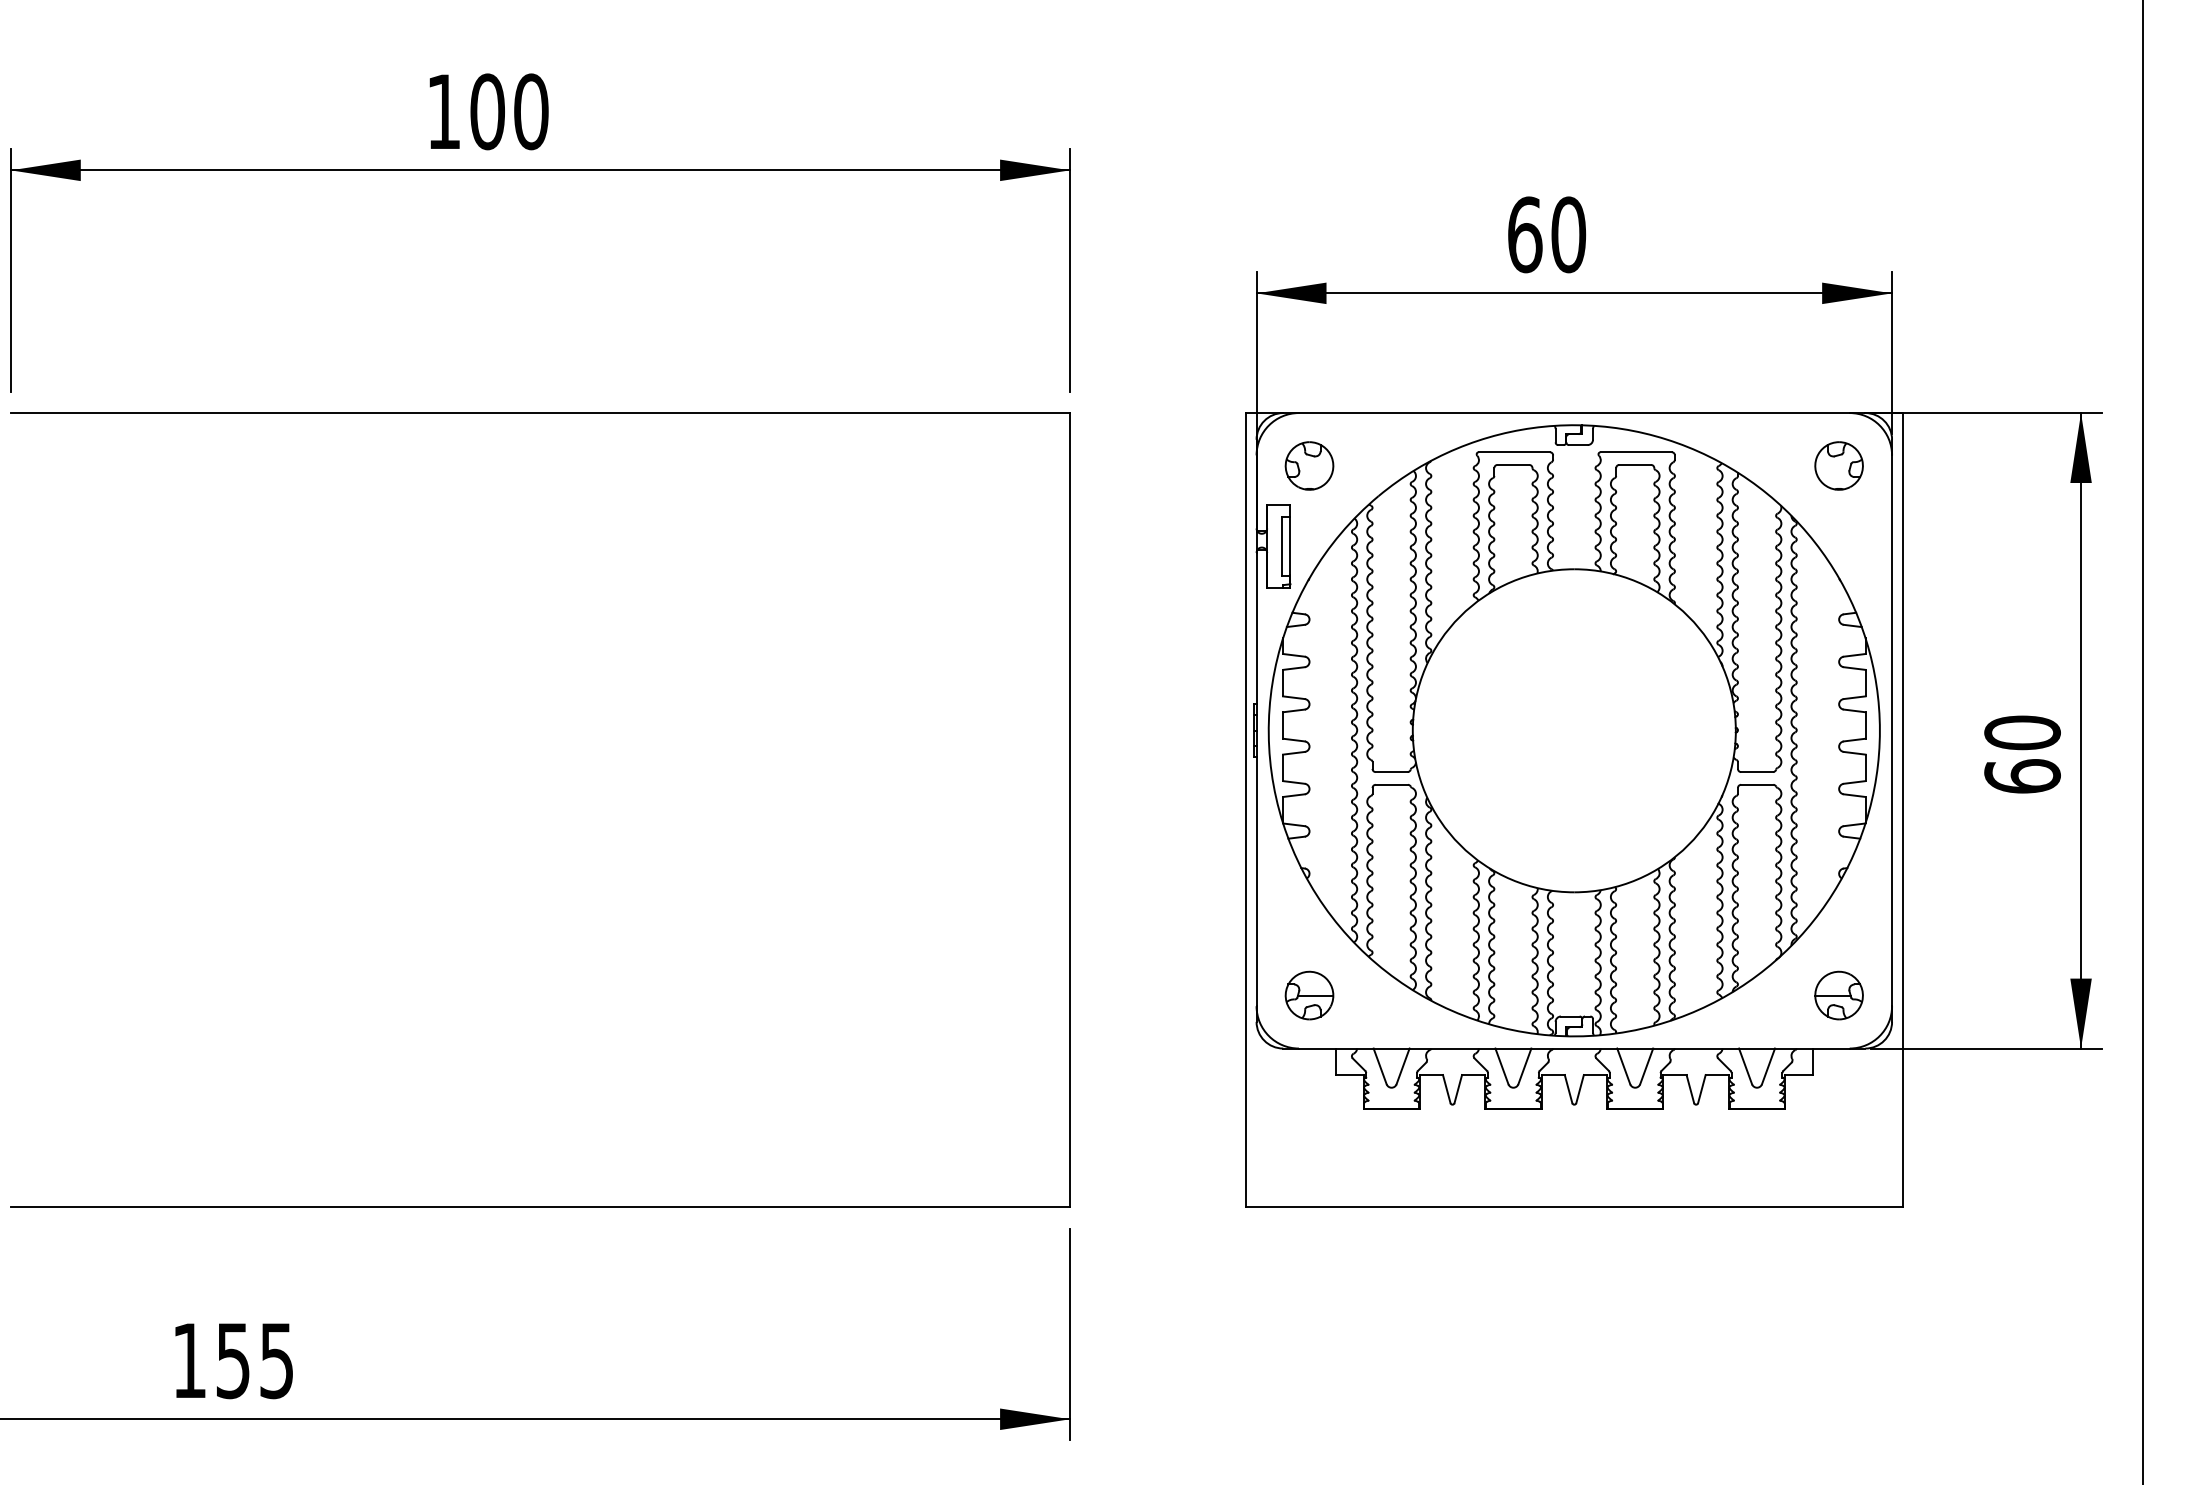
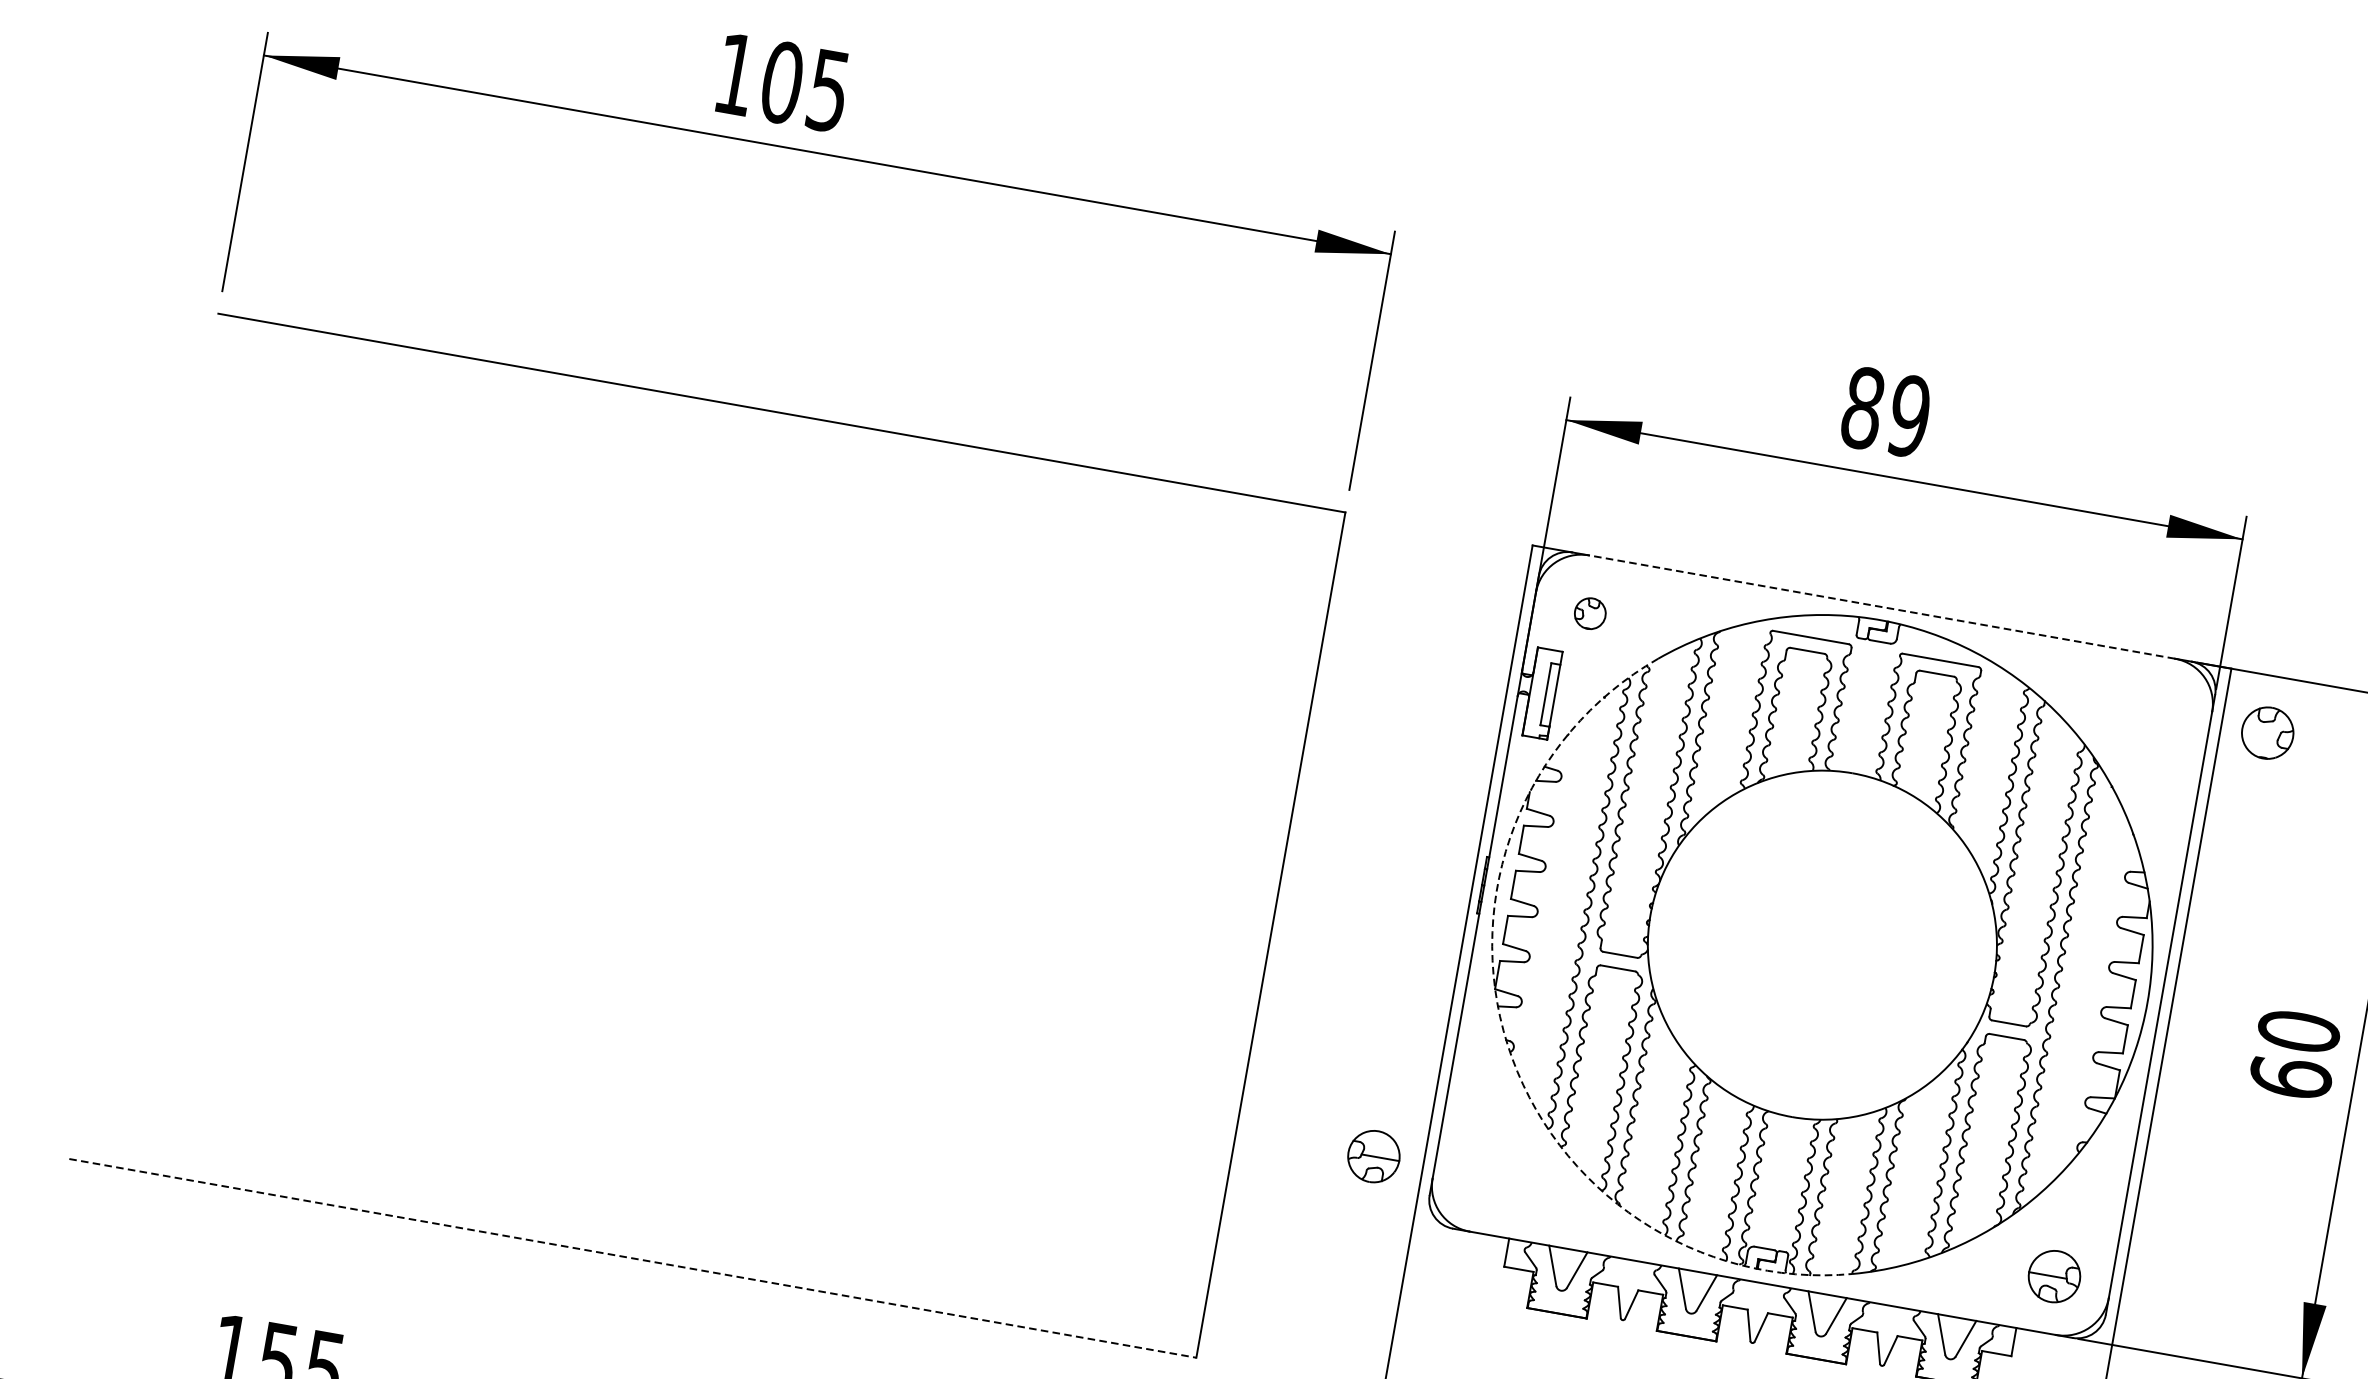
text: (531, 111) -> (828, 90), 100 -> 105
text: (1547, 234) -> (1886, 412), 60 -> 89
line: (1573, 413) -> (1881, 607), solid -> dashed
part: (1309, 465) -> (1590, 613), size x0.6
part: (1838, 465) -> (2267, 732), moved
arc: (1303, 872) -> (1507, 1045), solid -> dashed
part: (1309, 995) -> (1373, 1156), moved
line: (540, 1207) -> (632, 1258), solid -> dashed

